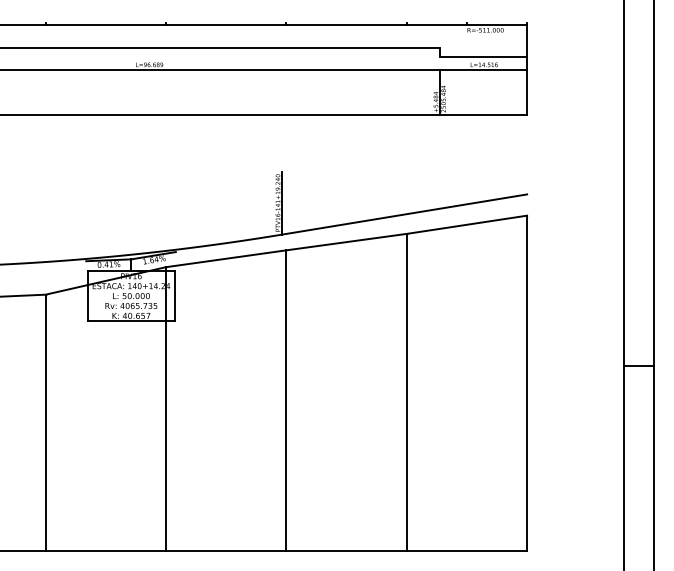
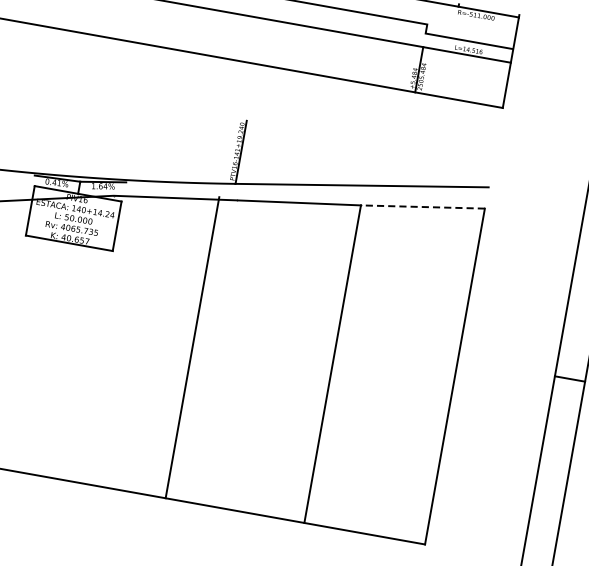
line: (466, 224) -> (422, 206), solid -> dashed
line: (286, 400) -> (192, 347), moved
line: (165, 408) -> (87, 337), removed

